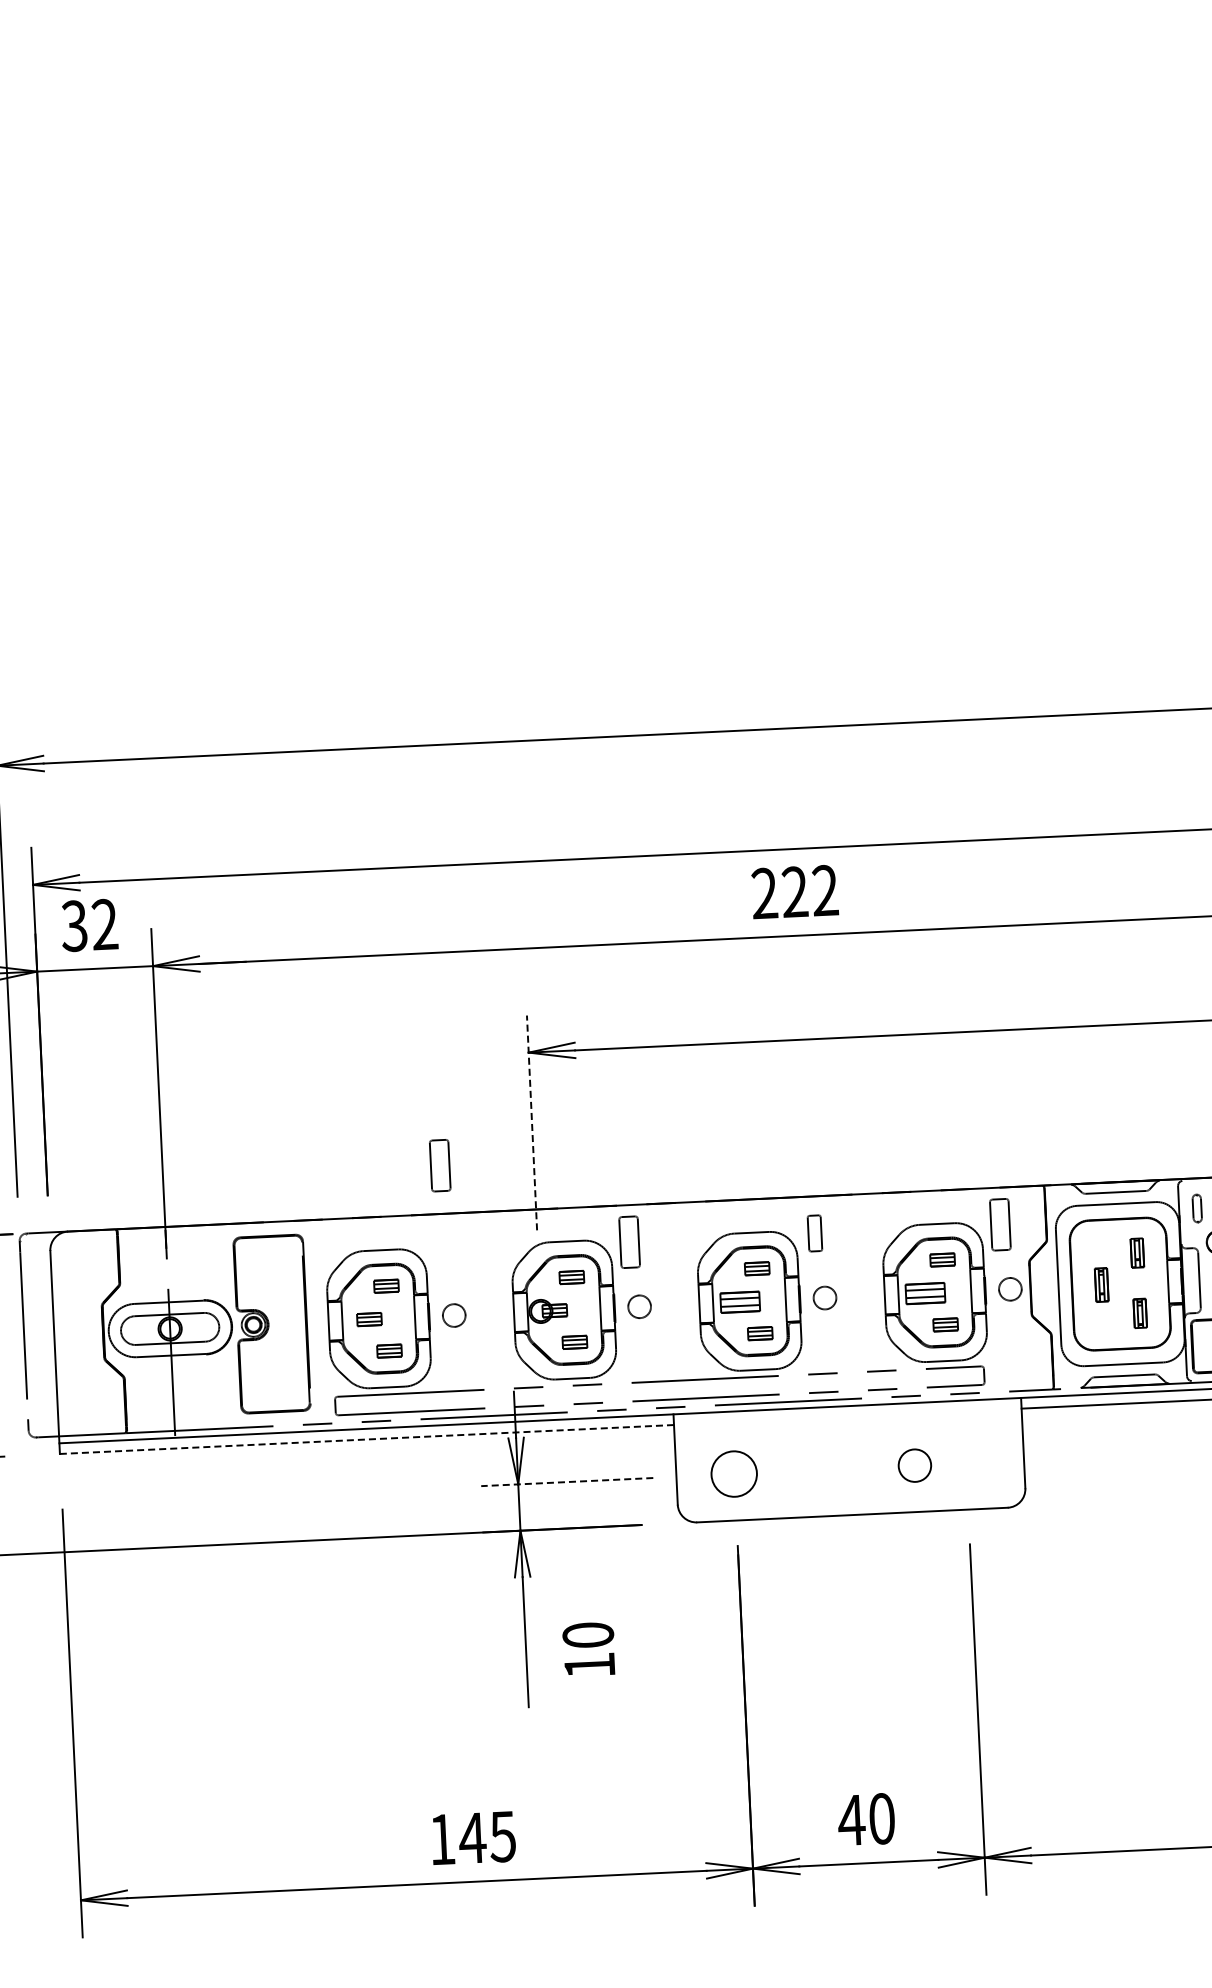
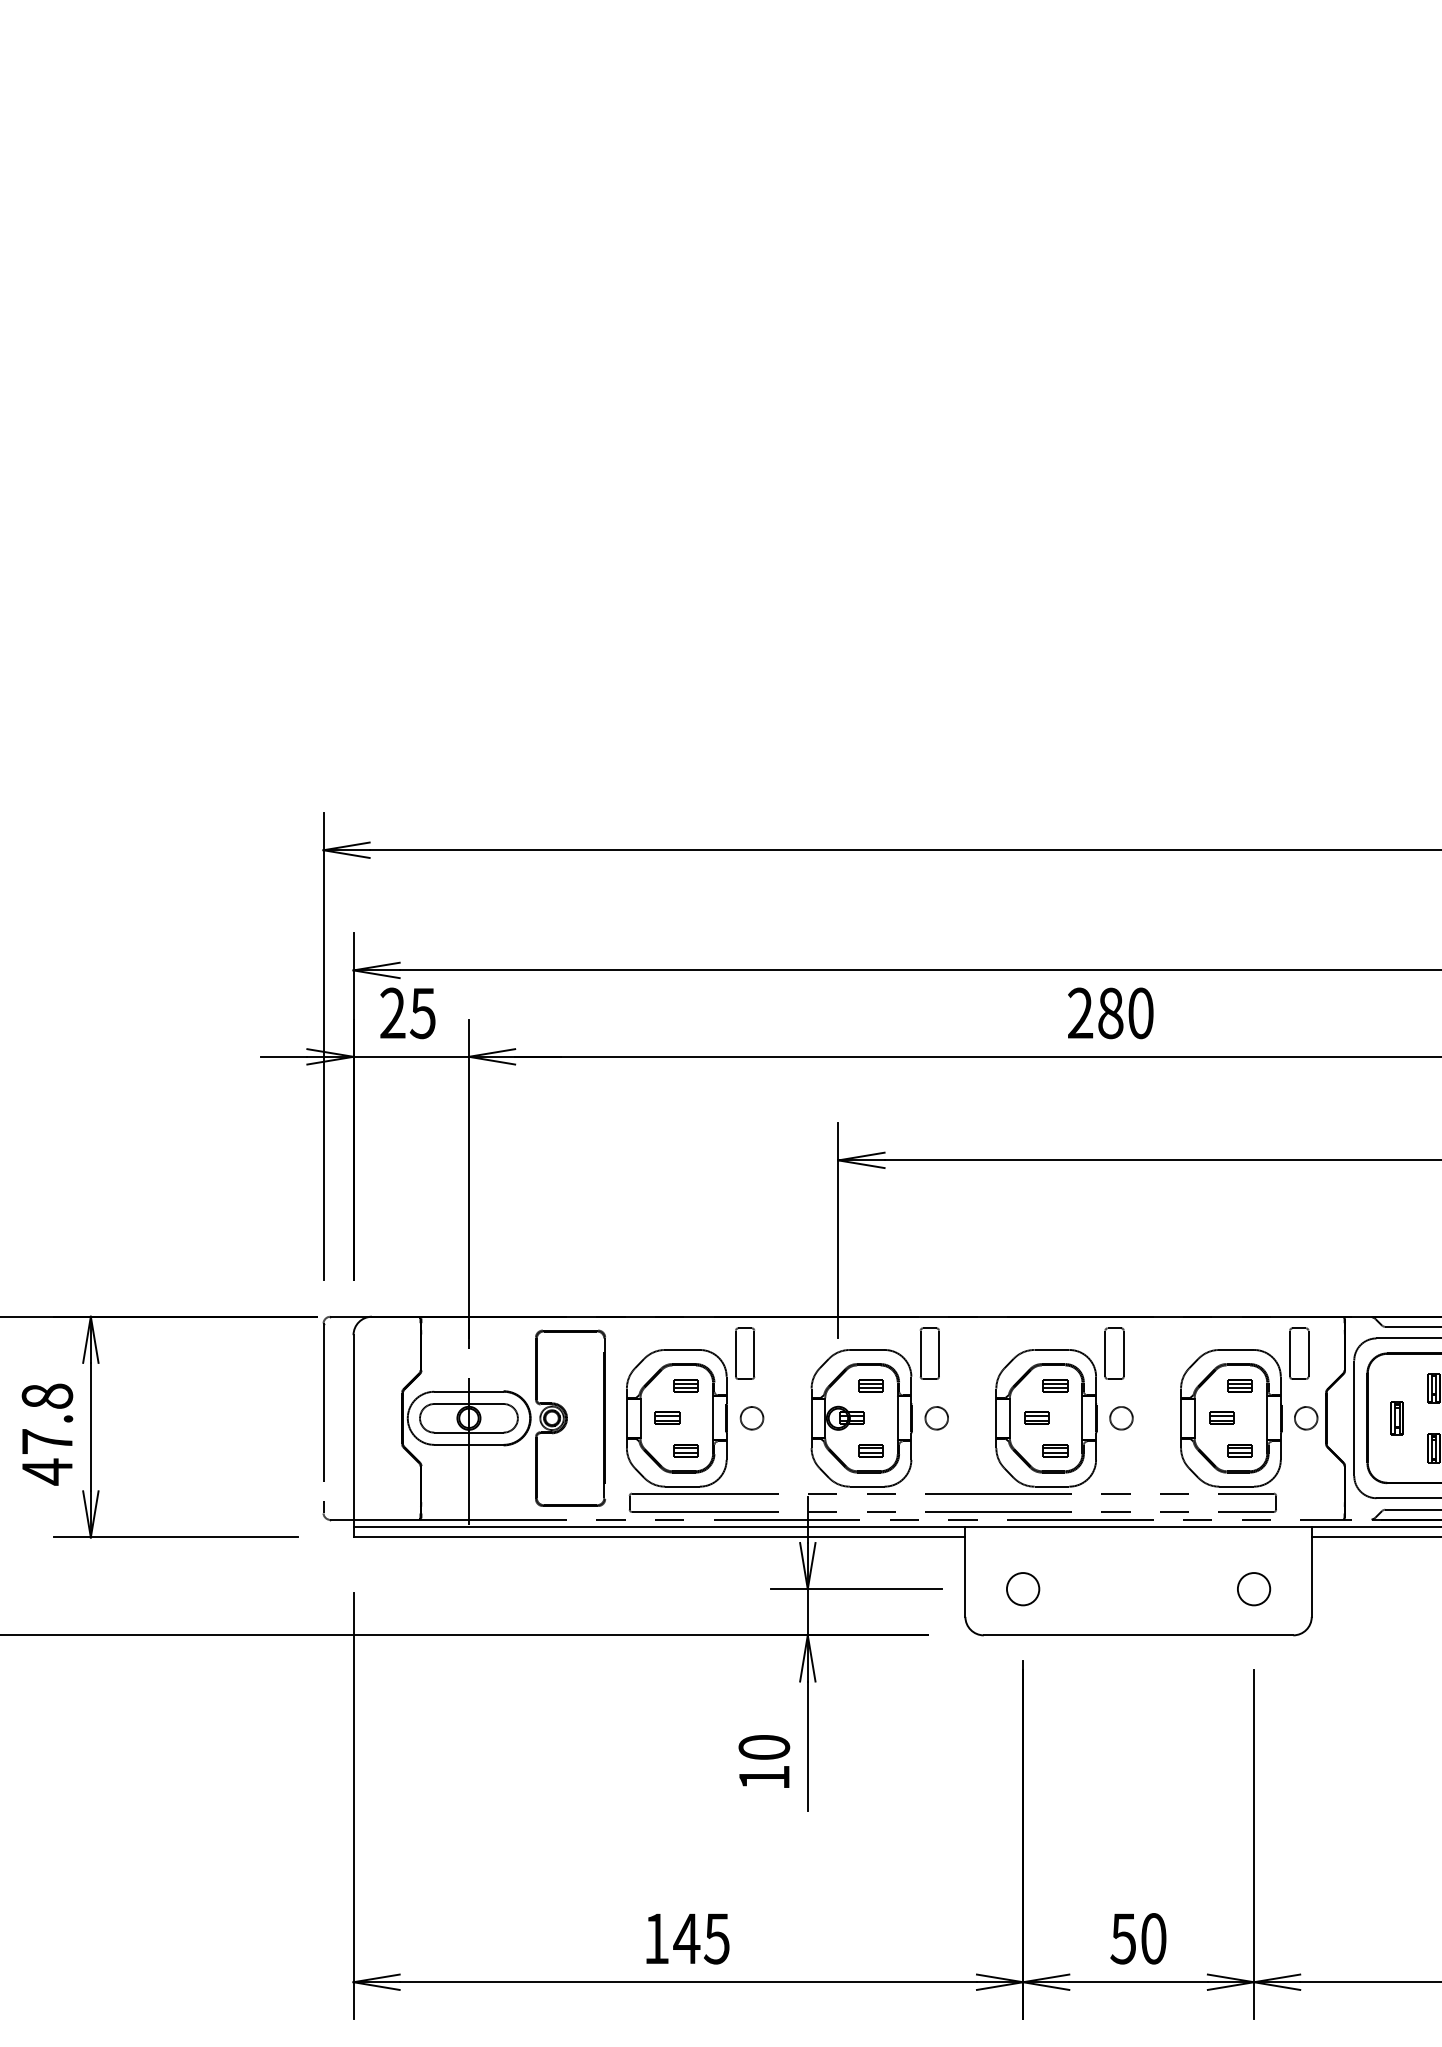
text: (809, 891) -> (1125, 1013), 222 -> 280
text: (89, 925) -> (407, 1013), 32 -> 25
line: (532, 1121) -> (838, 1229), dashed -> solid
part: (440, 1165) -> (745, 1353), moved
part: (814, 1233) -> (1114, 1353), size x1.43
part: (925, 1292) -> (1221, 1417), size x0.62
part: (739, 1301) -> (1036, 1417), size x0.62
line: (367, 1439) -> (659, 1537), dashed -> solid
circle: (915, 1465) -> (1254, 1589), moved
circle: (734, 1474) -> (1023, 1589), size x0.71
line: (567, 1482) -> (856, 1589), dashed -> solid
text: (589, 1649) -> (764, 1761), moved
text: (851, 1820) -> (1123, 1938), 40 -> 50
text: (473, 1838) -> (687, 1939), moved

